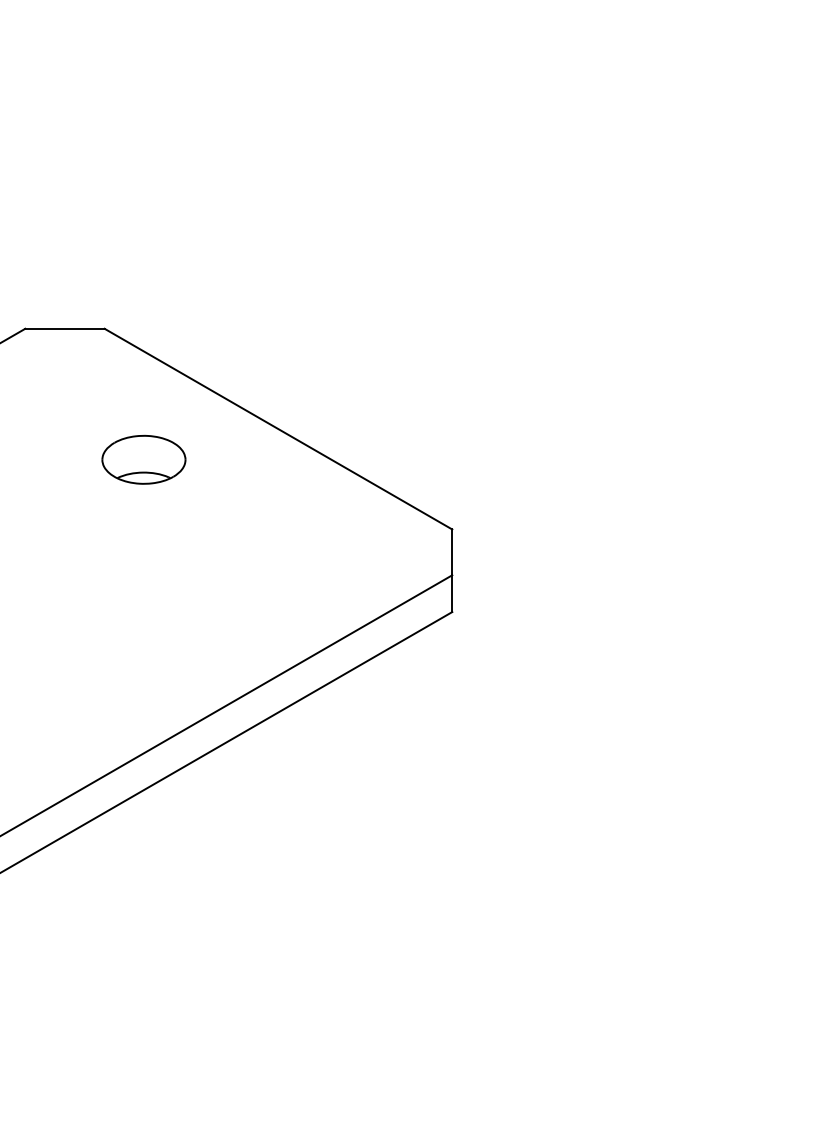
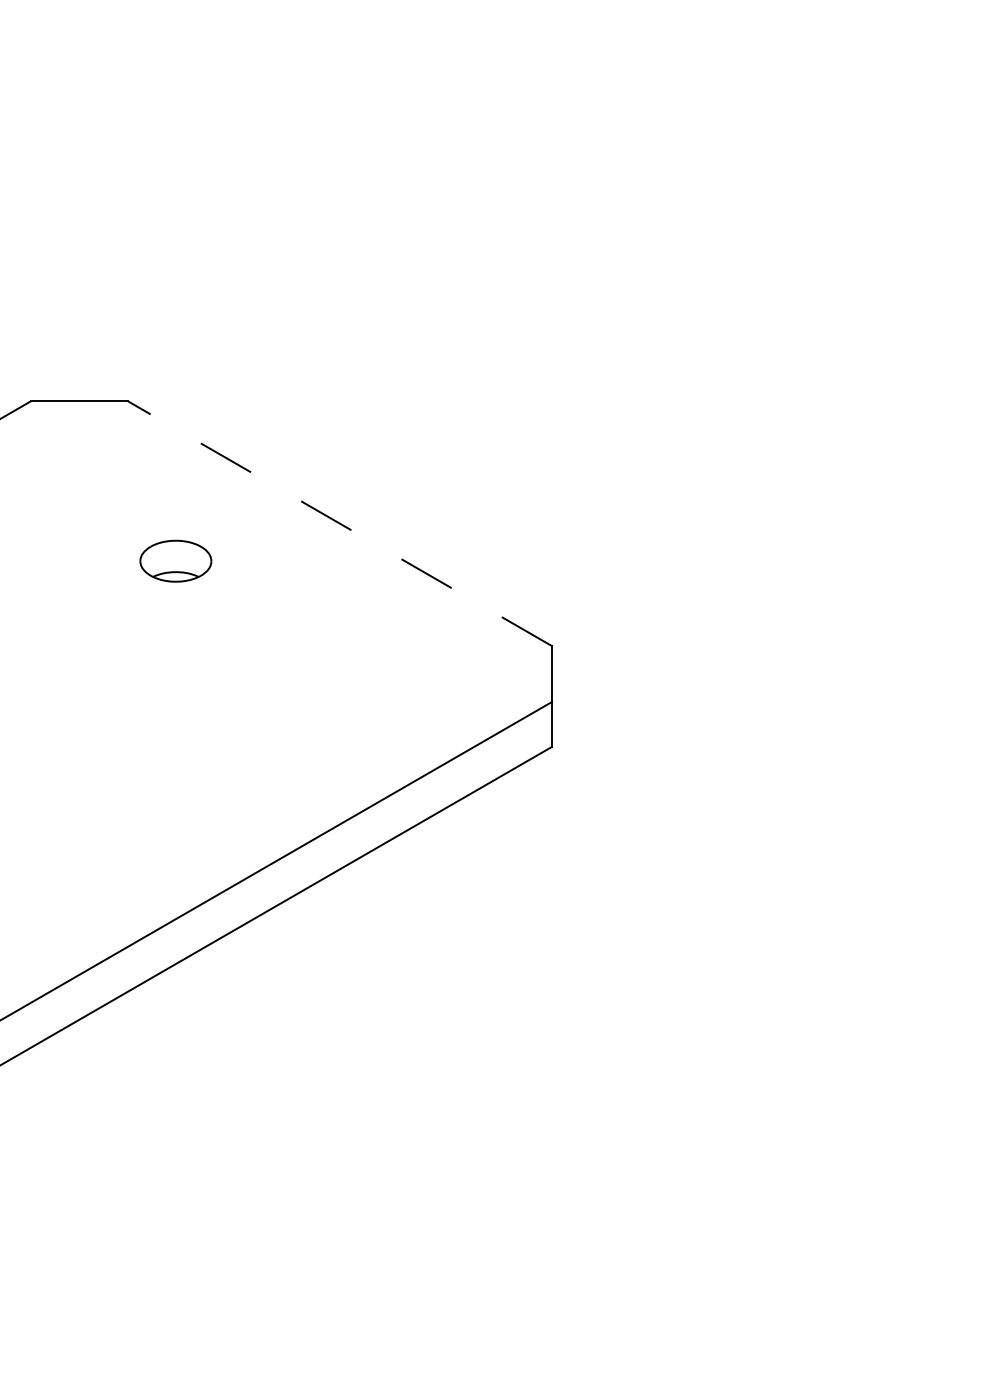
line: (278, 428) -> (339, 523), solid -> dashed
part: (143, 460) -> (175, 561), size x0.7

